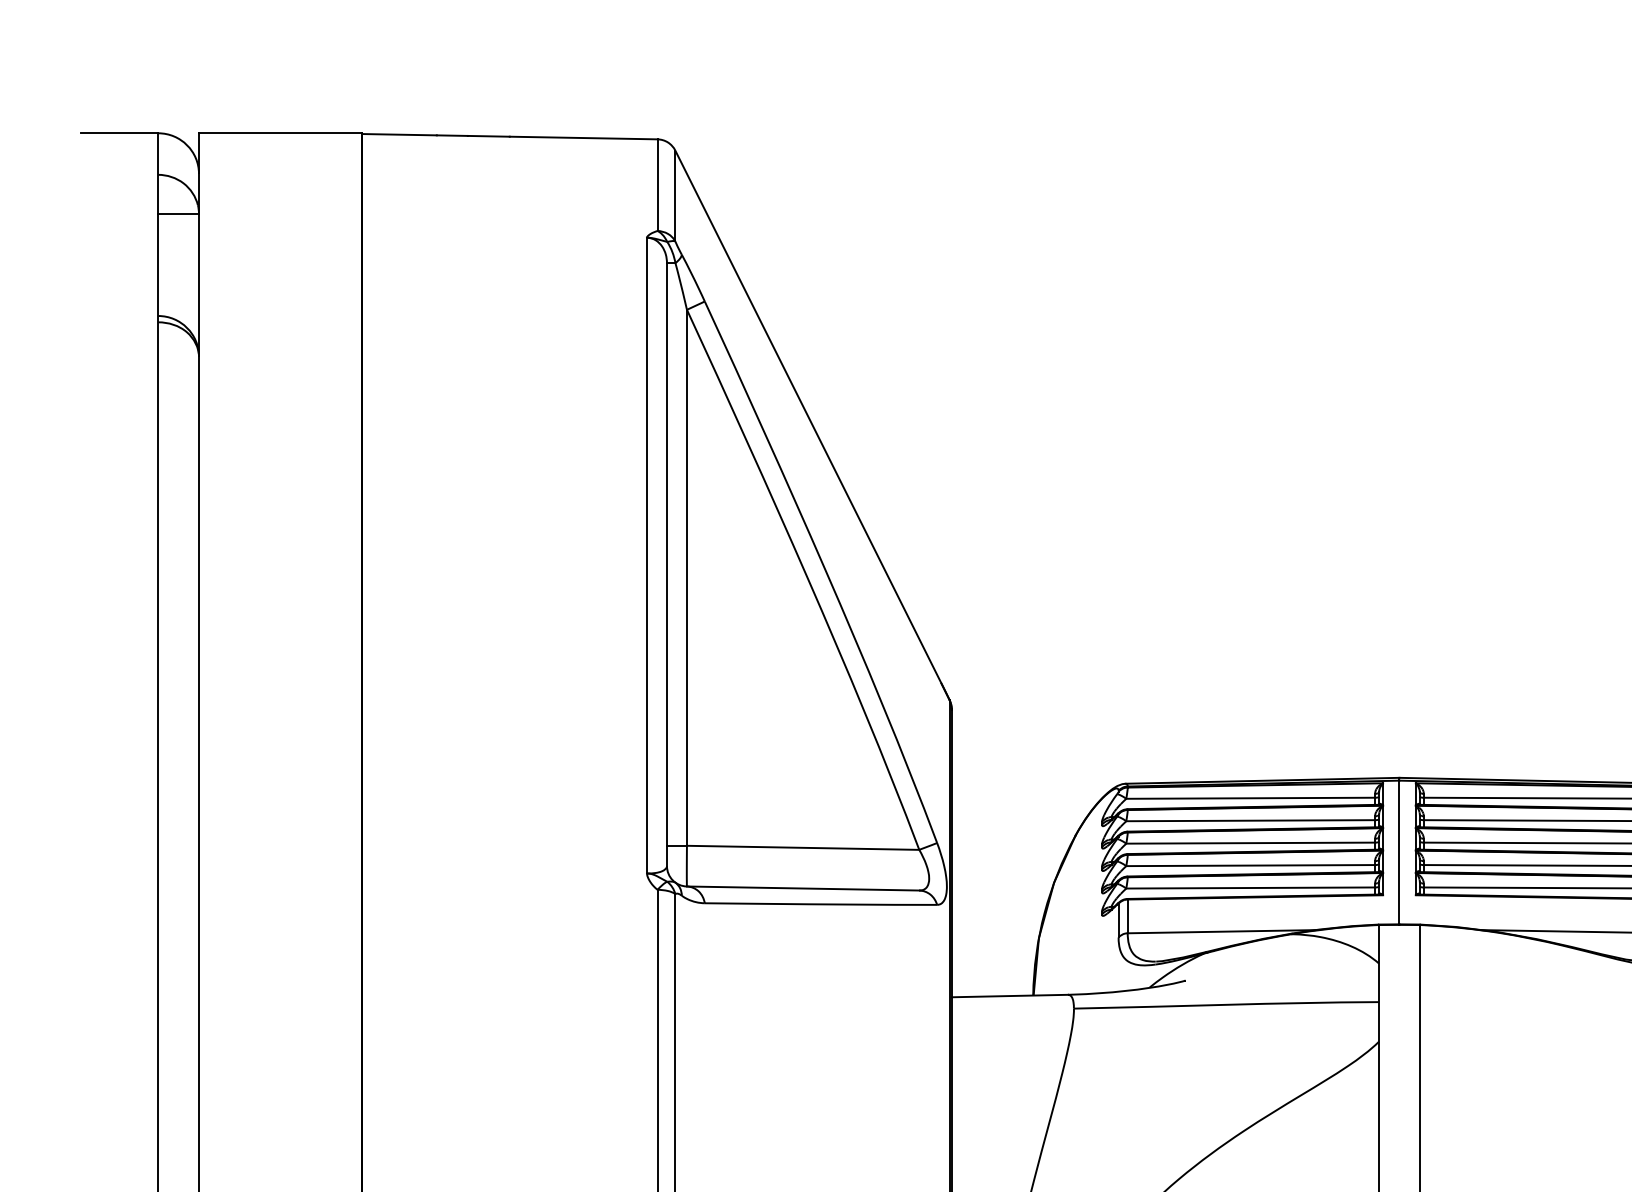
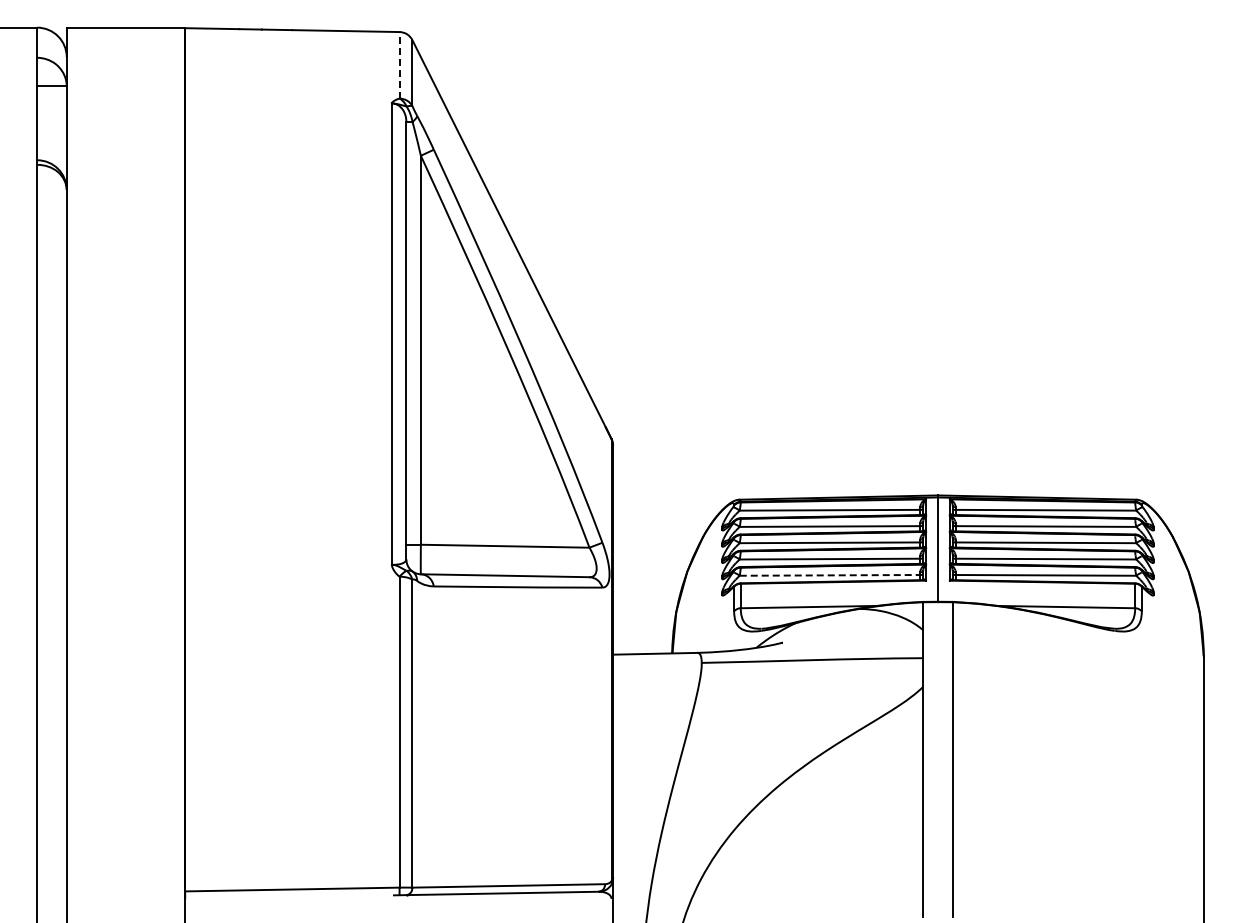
line: (657, 184) -> (399, 64), solid -> dashed
line: (1251, 888) -> (830, 575), solid -> dashed

